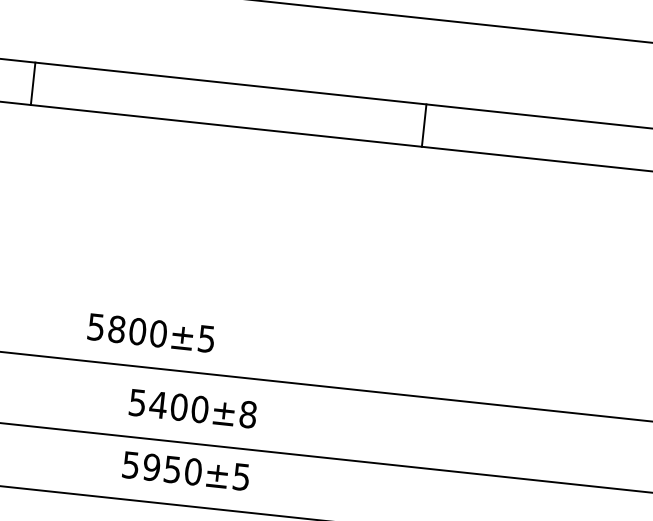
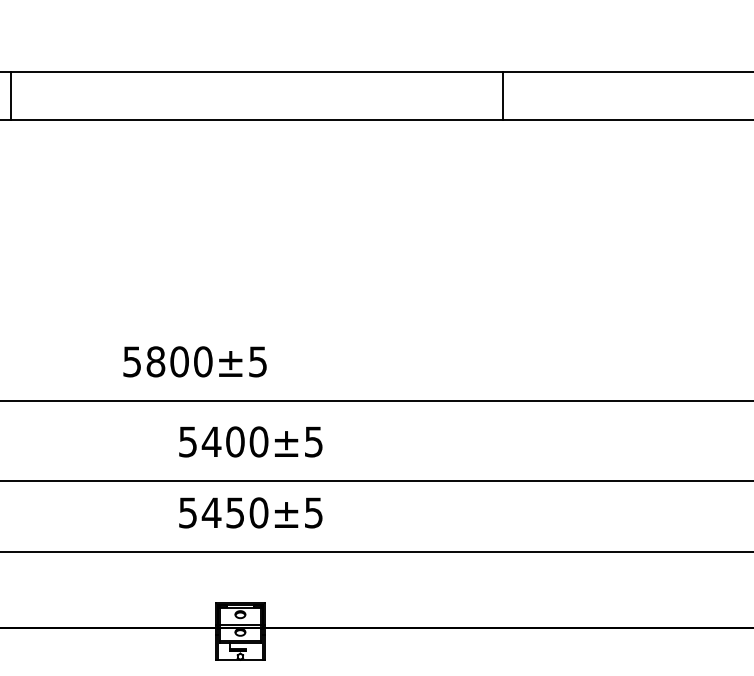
line: (33, 83) -> (11, 95), moved
line: (424, 125) -> (503, 95), moved
text: (247, 414) -> (313, 441), 5400±8 -> 5400±5
text: (151, 467) -> (211, 512), 5950±5 -> 5450±5

